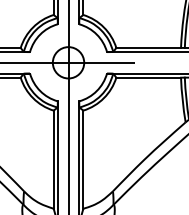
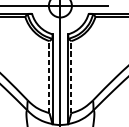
line: (53, 159) -> (49, 77), solid -> dashed
line: (83, 159) -> (71, 77), solid -> dashed

